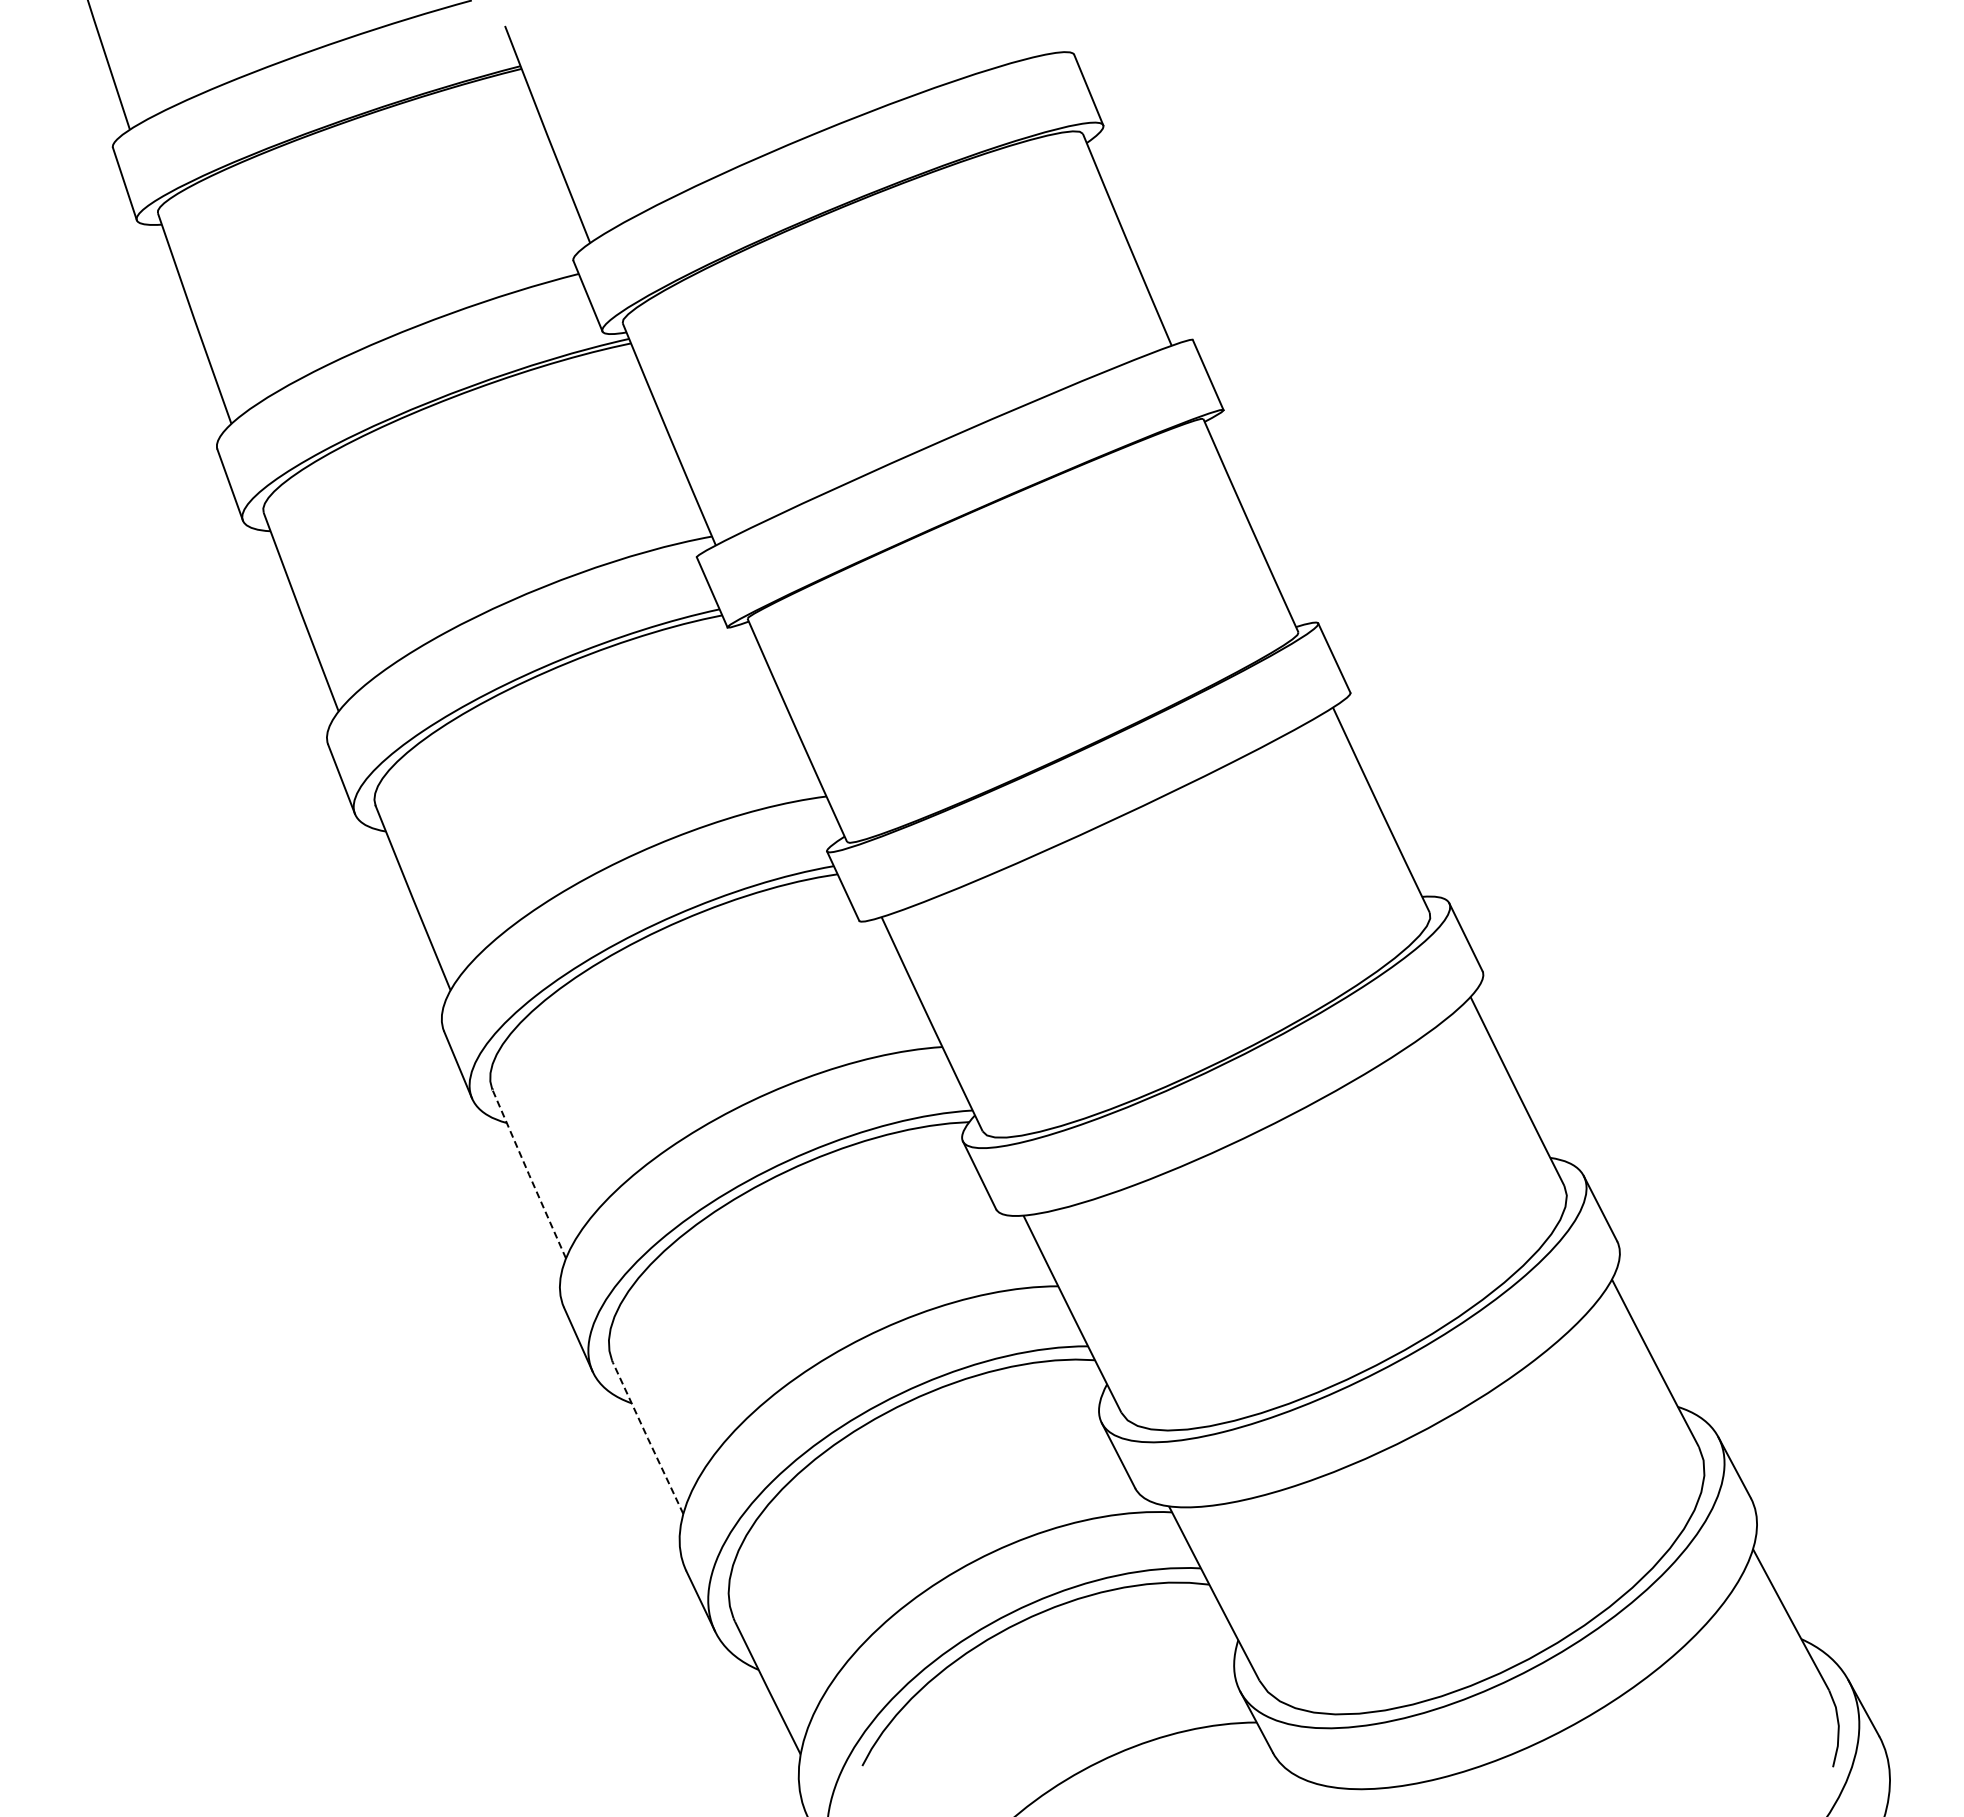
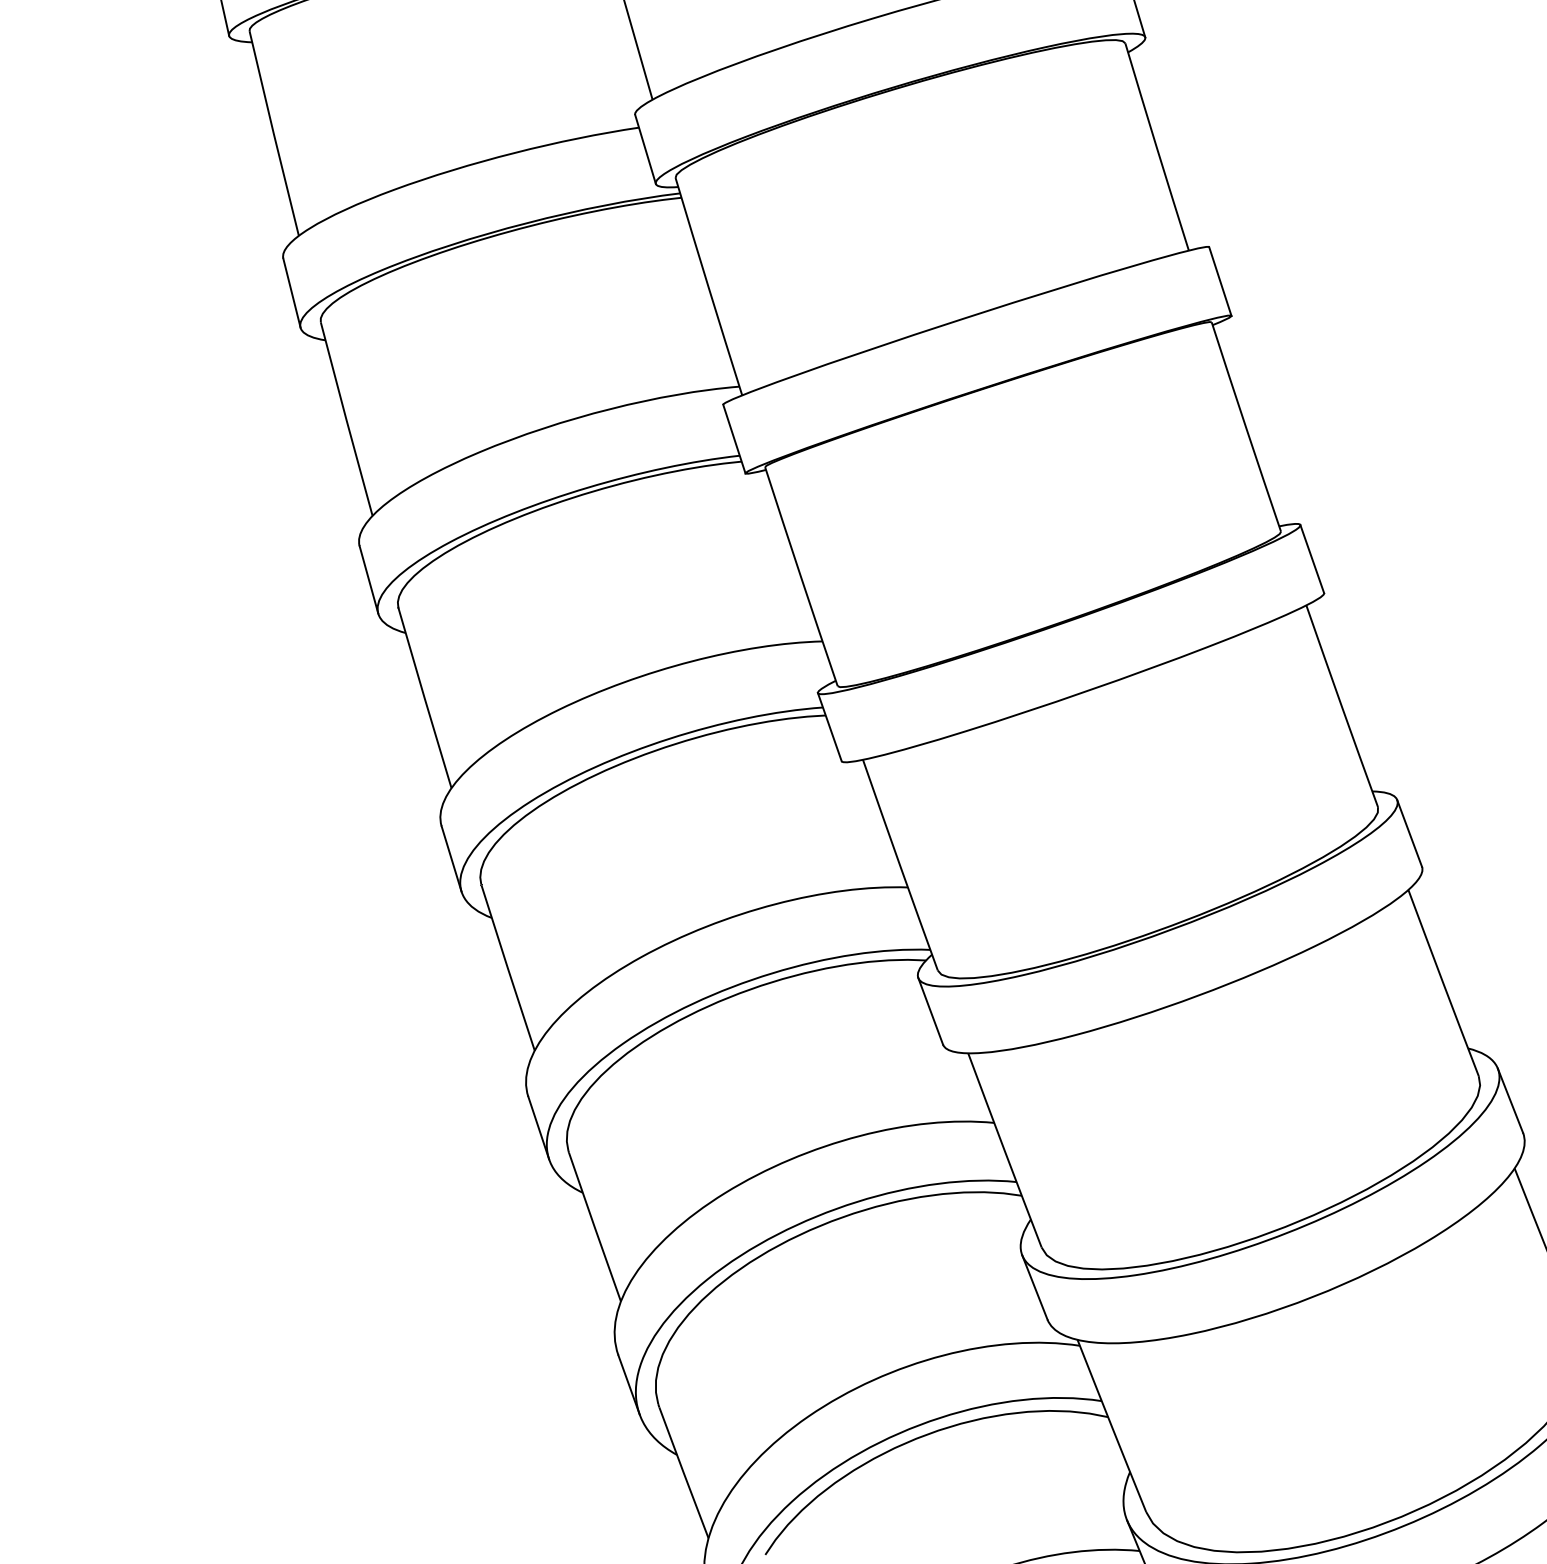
line: (529, 1174) -> (508, 968), dashed -> solid
line: (648, 1438) -> (595, 1227), dashed -> solid

